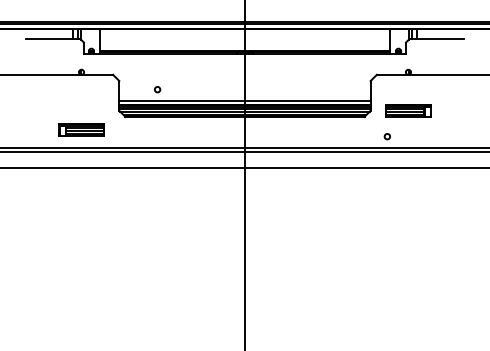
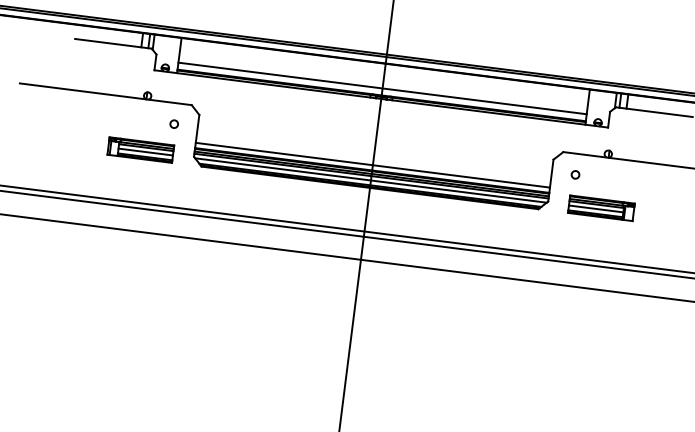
line: (244, 46) -> (381, 88), added
circle: (157, 89) -> (174, 123), moved
part: (81, 129) -> (140, 149), moved
circle: (386, 136) -> (574, 174), moved

